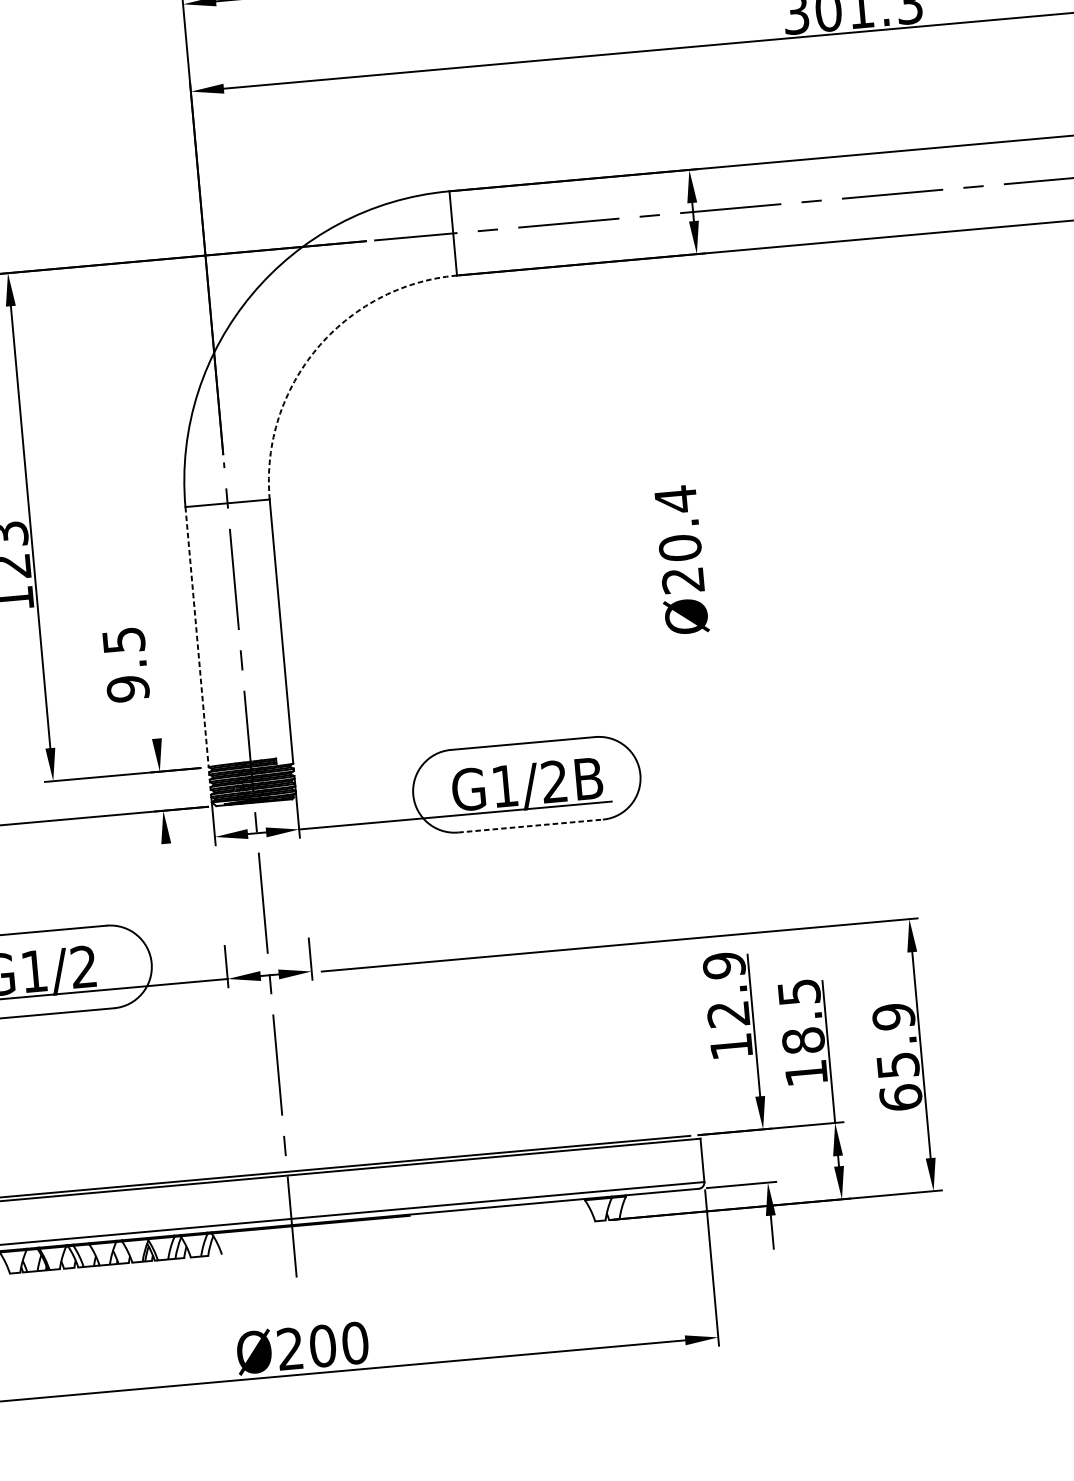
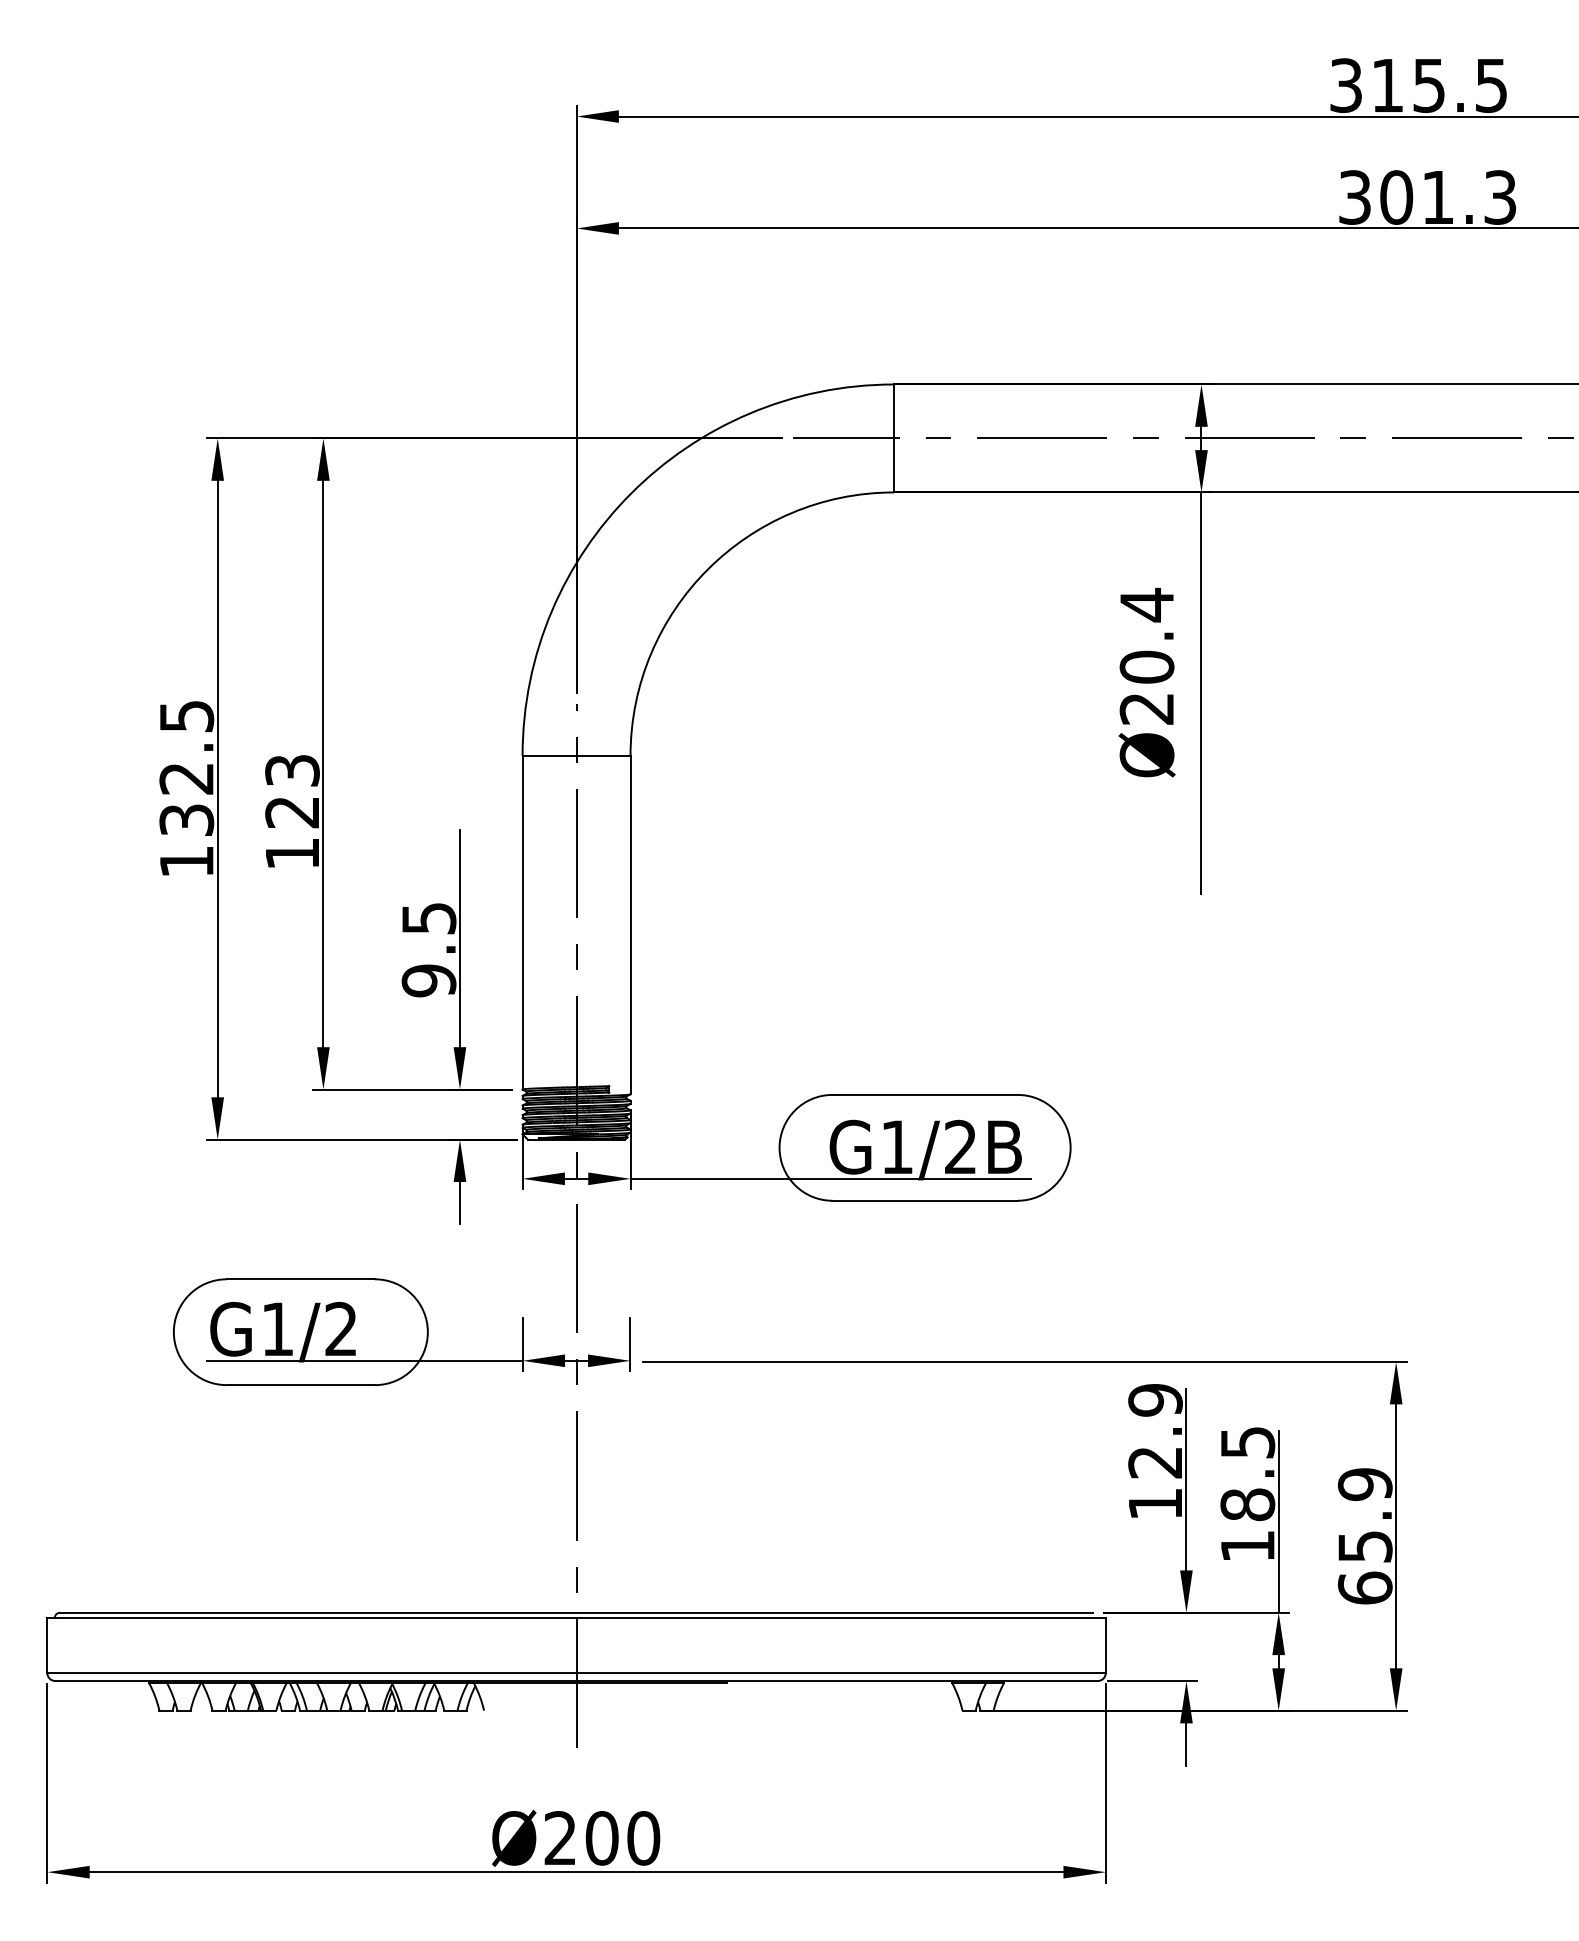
arc: (316, 348) -> (707, 569), dashed -> solid
line: (710, 410) -> (1201, 692), added
text: (680, 559) -> (1146, 682), moved
line: (197, 636) -> (522, 922), dashed -> solid
line: (148, 653) -> (459, 938), added
line: (530, 825) -> (925, 1200), dashed -> solid
line: (167, 860) -> (459, 1203), added

